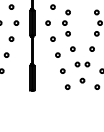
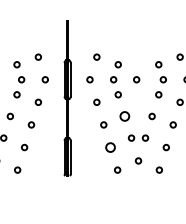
circle: (81, 22) -> (136, 79), added
circle: (72, 49) -> (124, 116), size x1.6
circle: (62, 71) -> (110, 147), size x1.6

